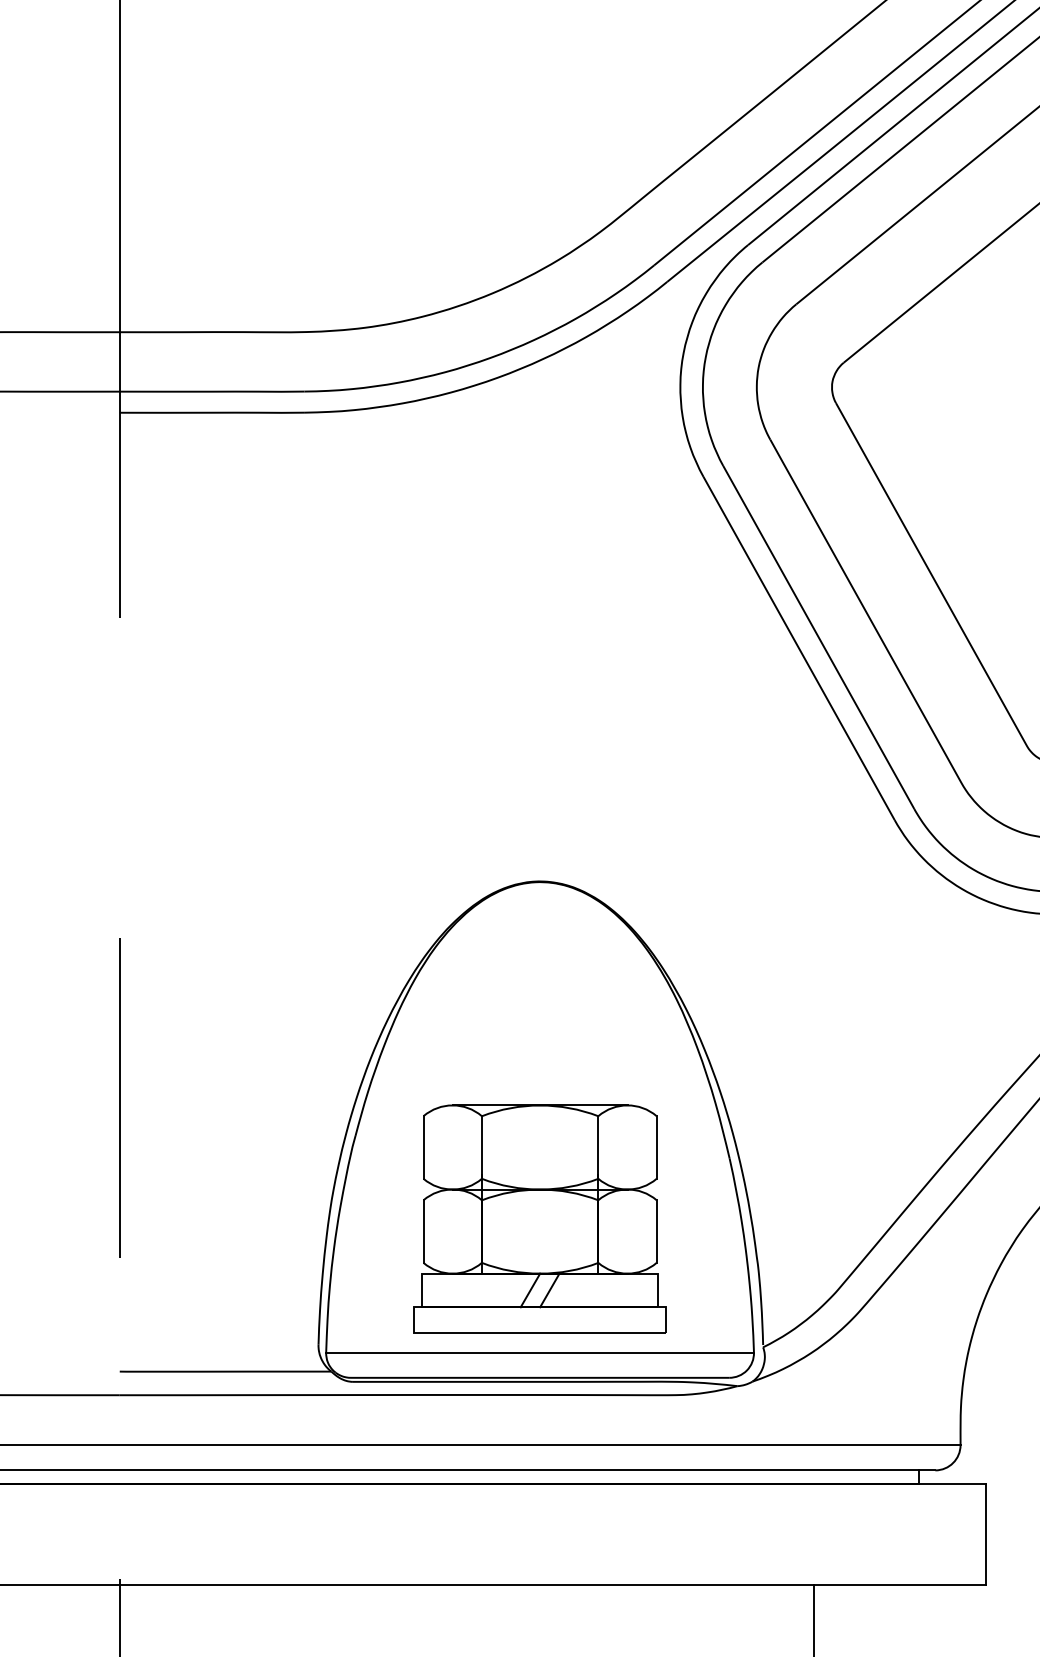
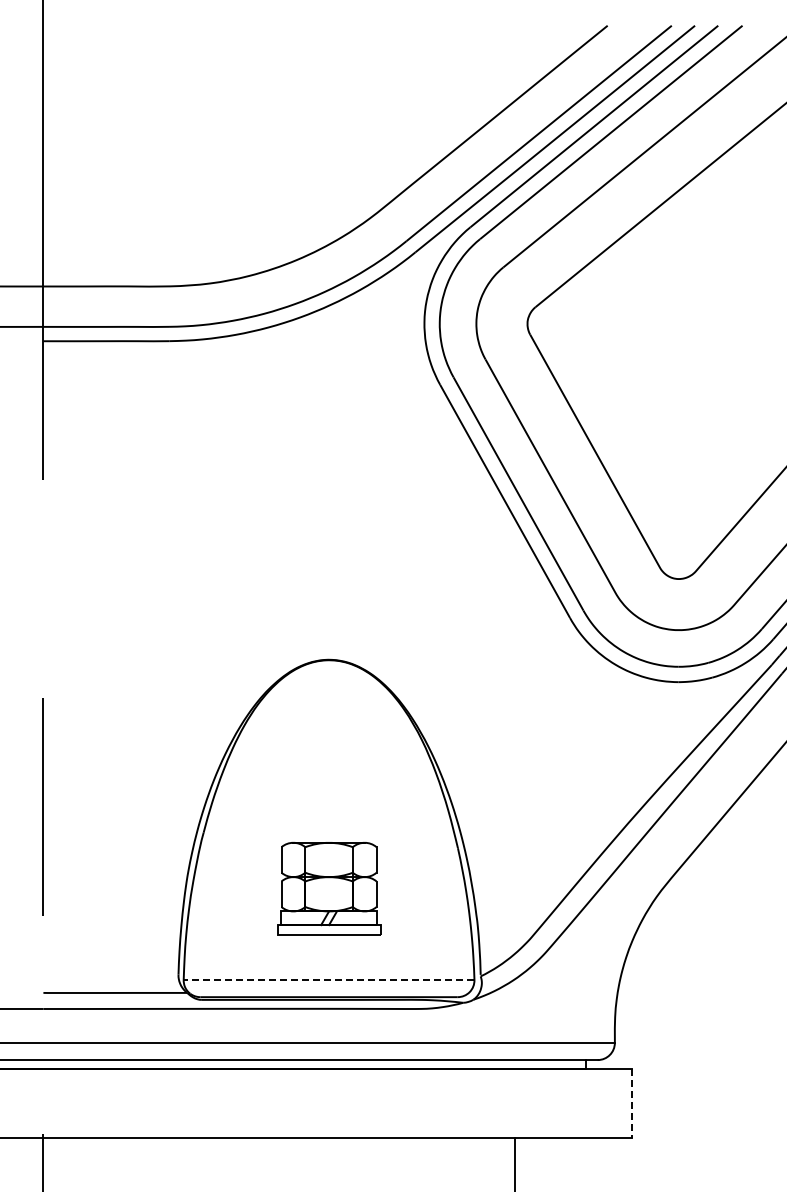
part: (539, 1217) -> (328, 888), size x0.6
line: (539, 1353) -> (328, 980), solid -> dashed
line: (986, 1535) -> (632, 1104), solid -> dashed

